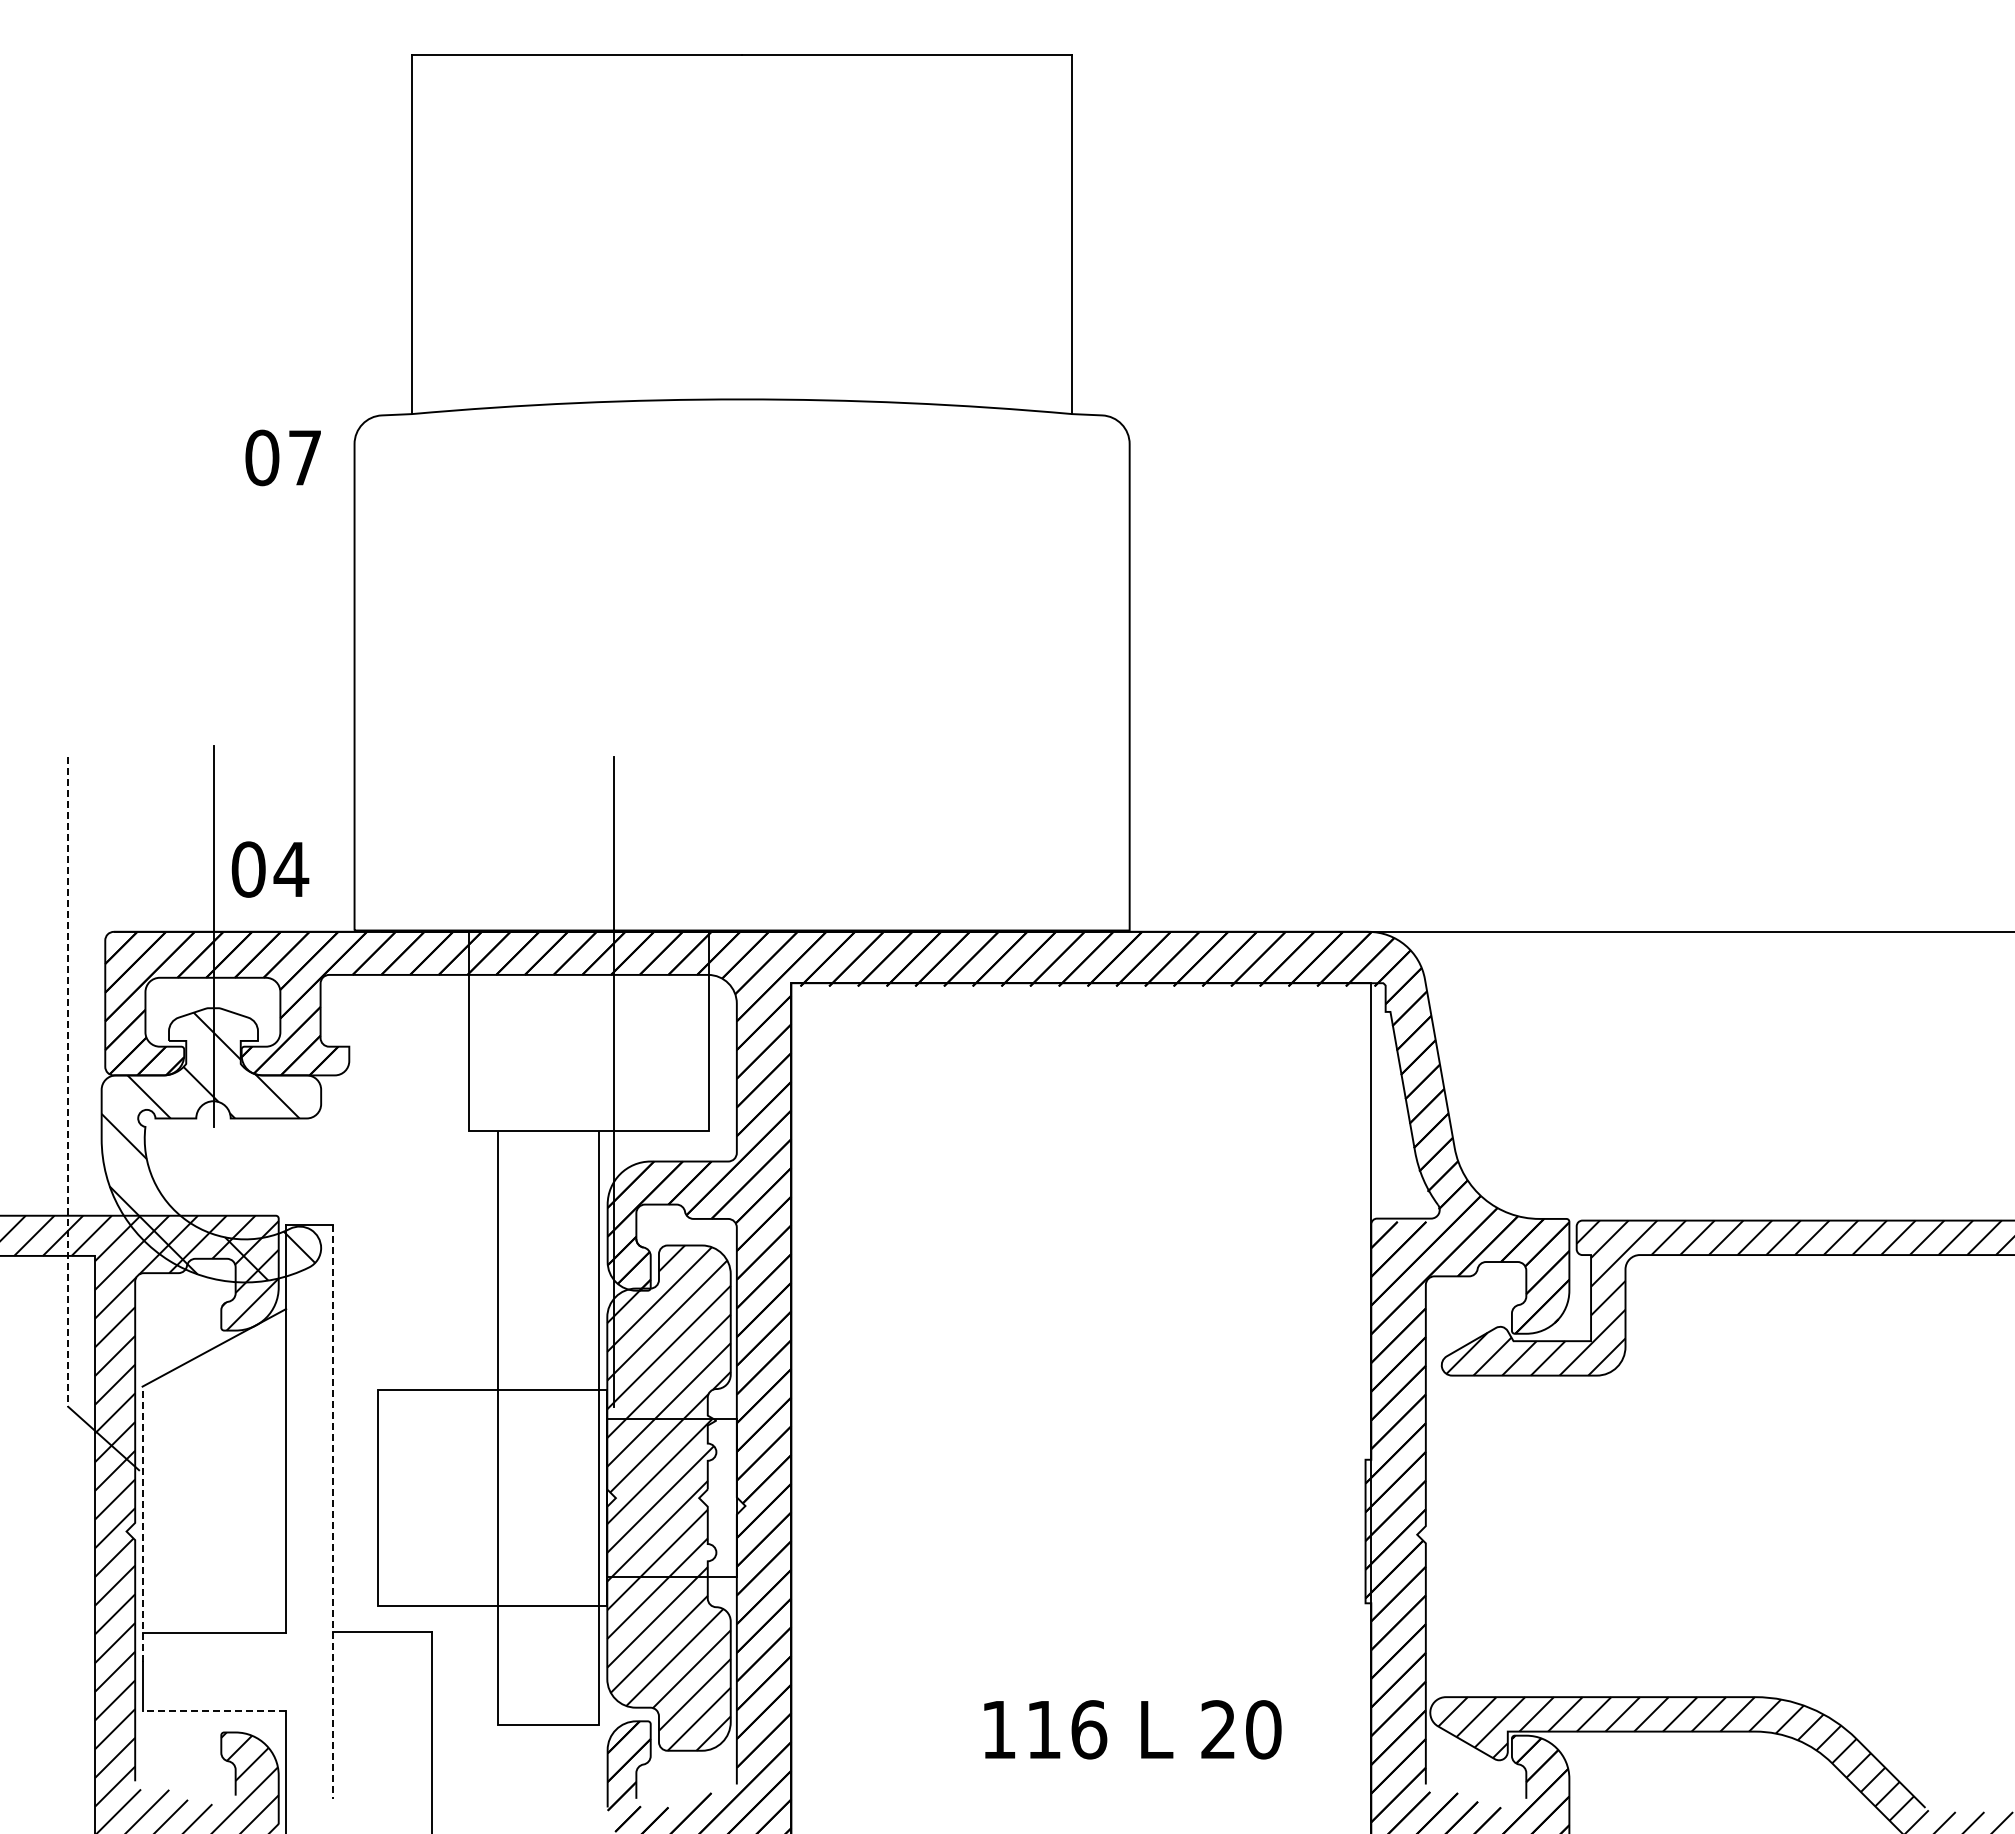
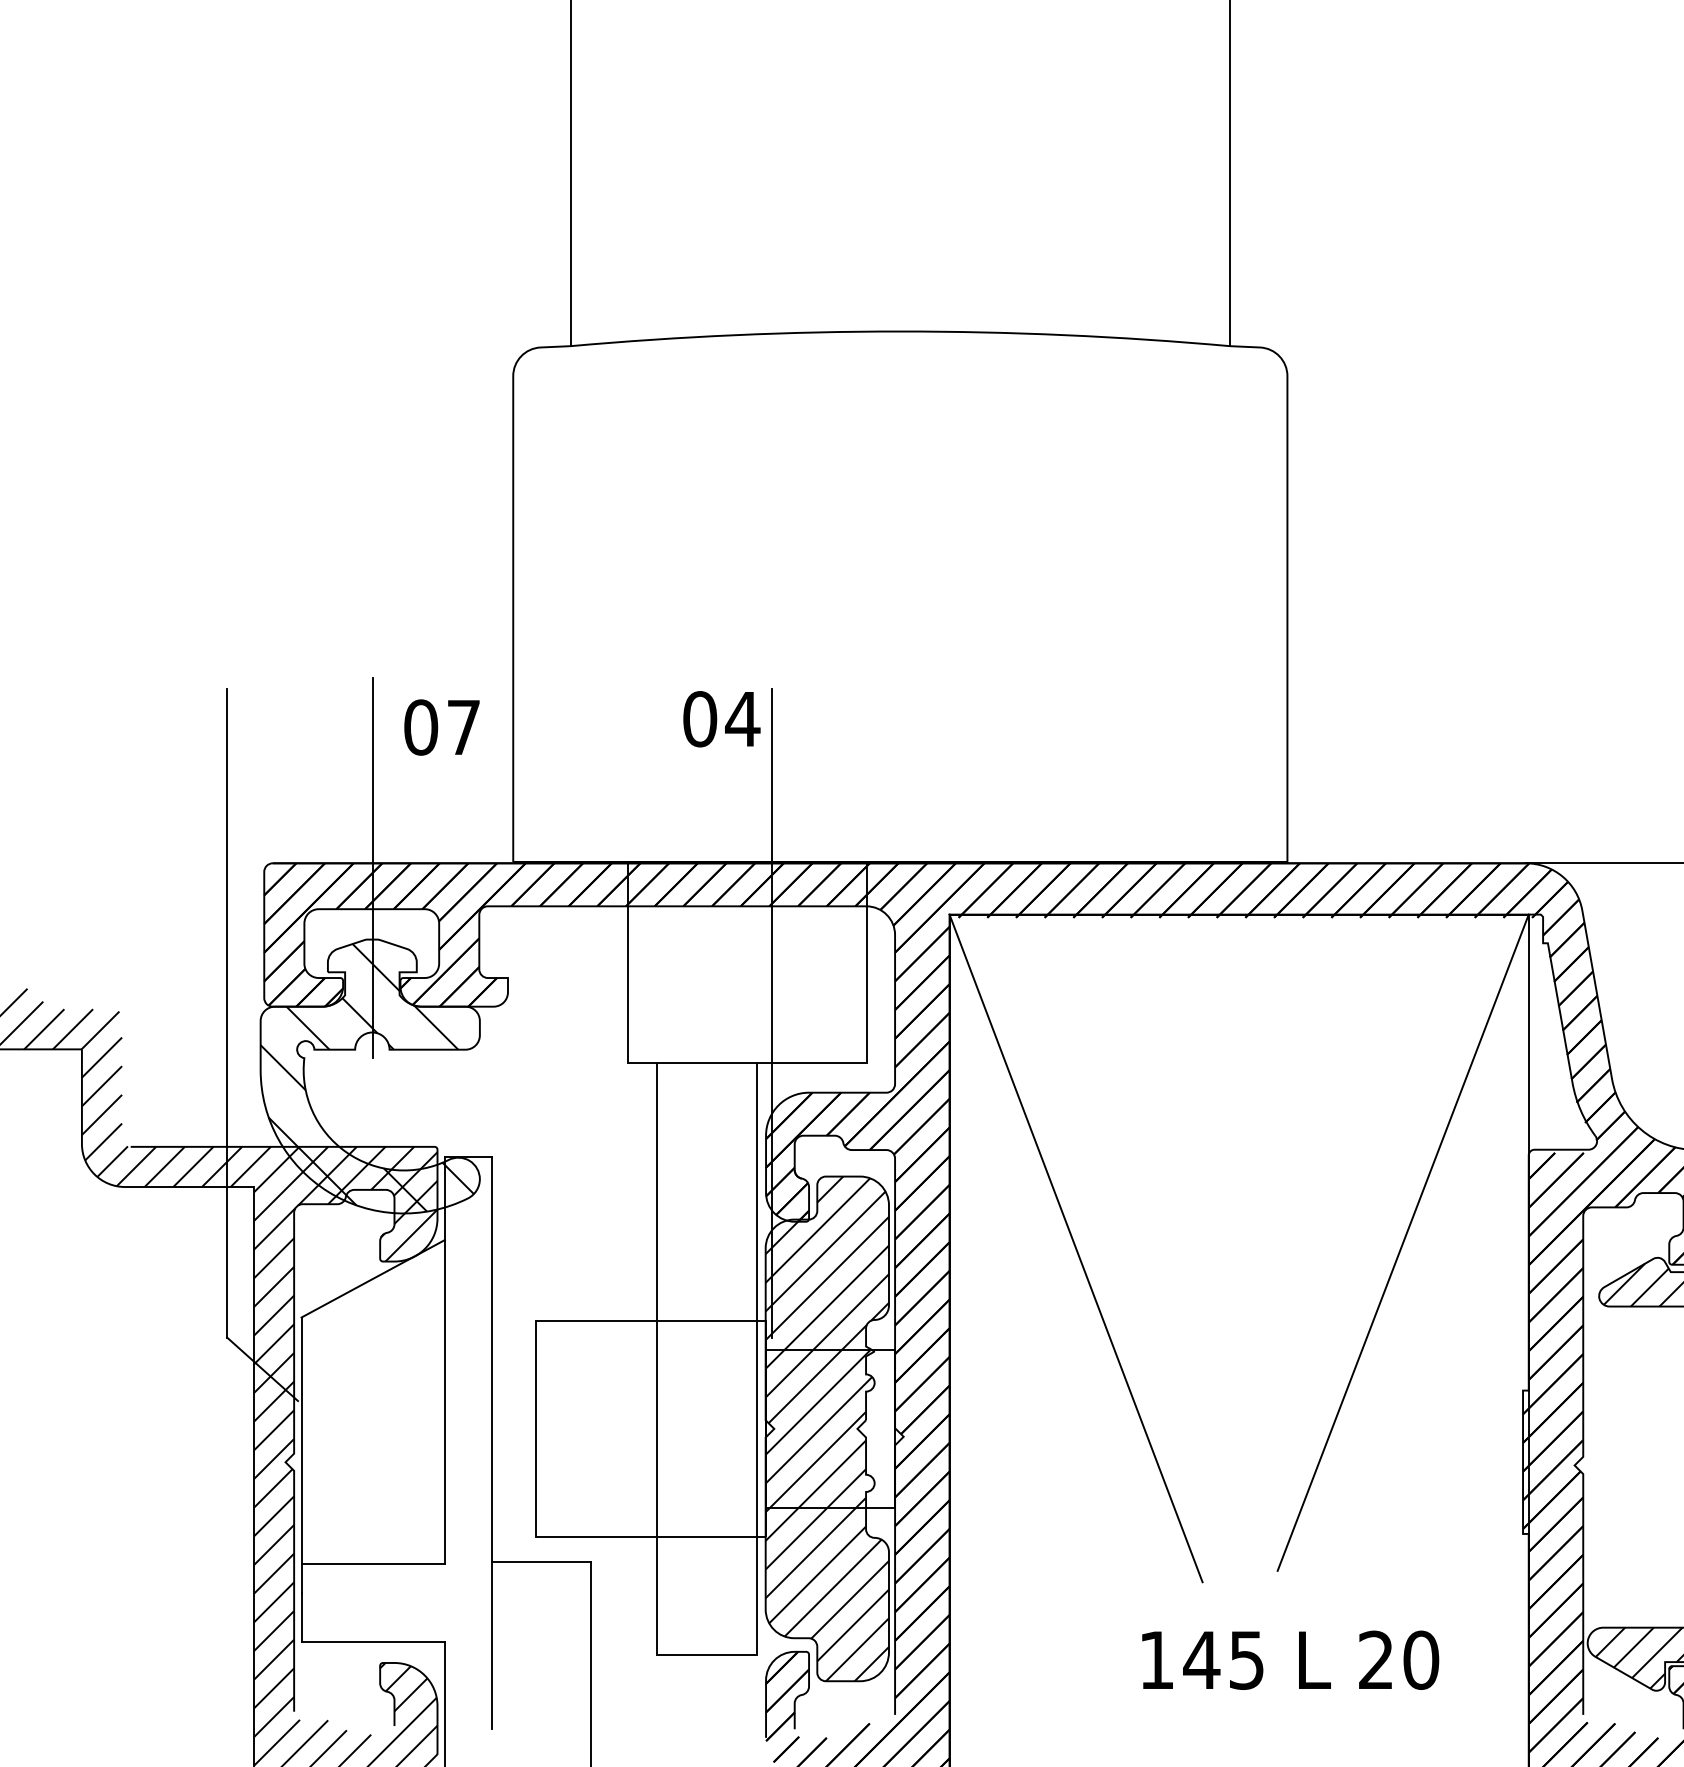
text: (282, 457) -> (441, 727), moved
text: (270, 869) -> (721, 719), moved
line: (68, 1082) -> (227, 1013), dashed -> solid
line: (1245, 1311) -> (1403, 1242), added
line: (917, 1317) -> (1075, 1248), added
line: (332, 1512) -> (491, 1443), dashed -> solid
line: (142, 1524) -> (301, 1455), dashed -> solid
line: (214, 1711) -> (373, 1642), dashed -> solid
text: (1066, 1729) -> (1224, 1659), 116 -> 145

